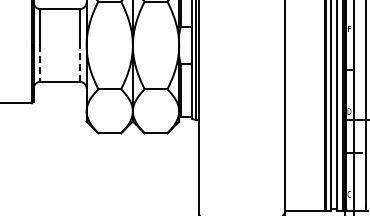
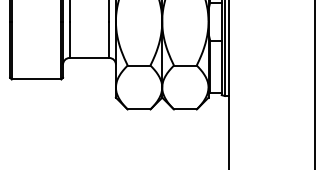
line: (80, 63) -> (109, 39), dashed -> solid
line: (40, 64) -> (69, 40), dashed -> solid

